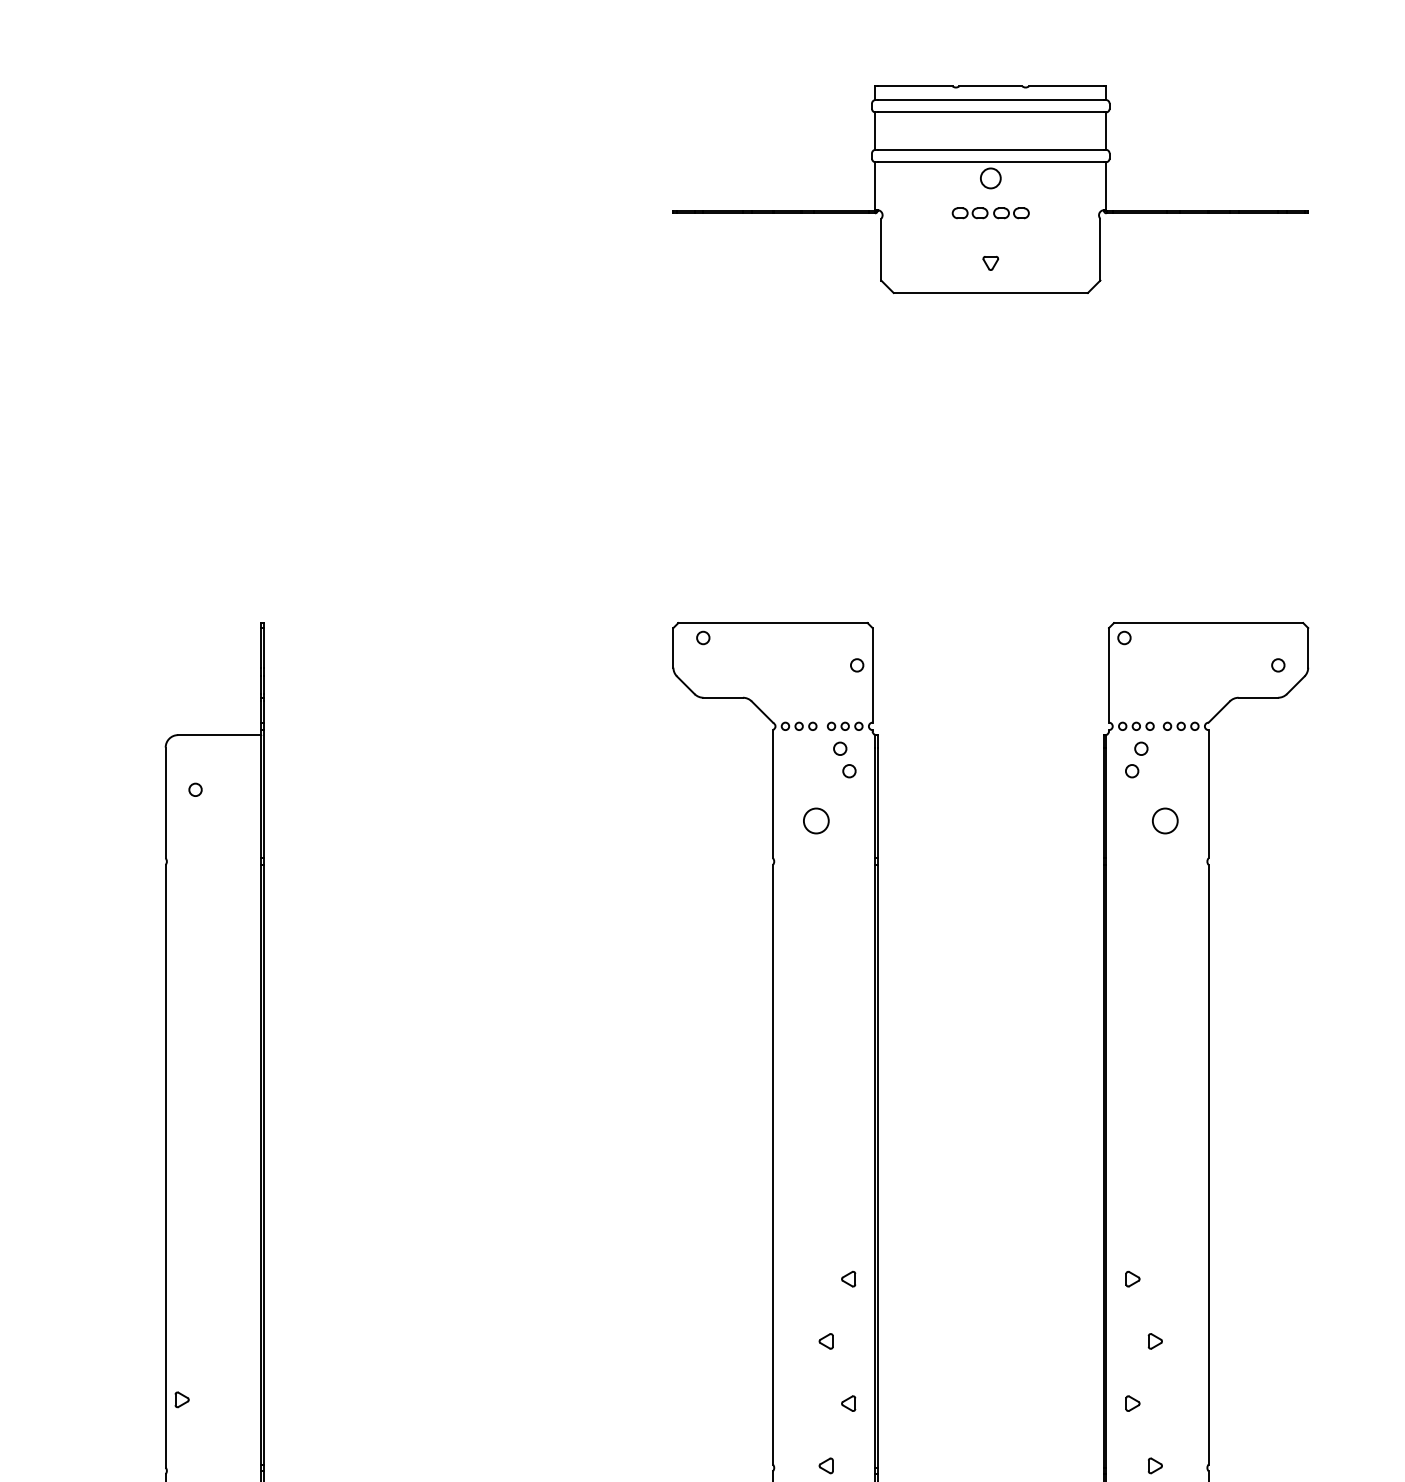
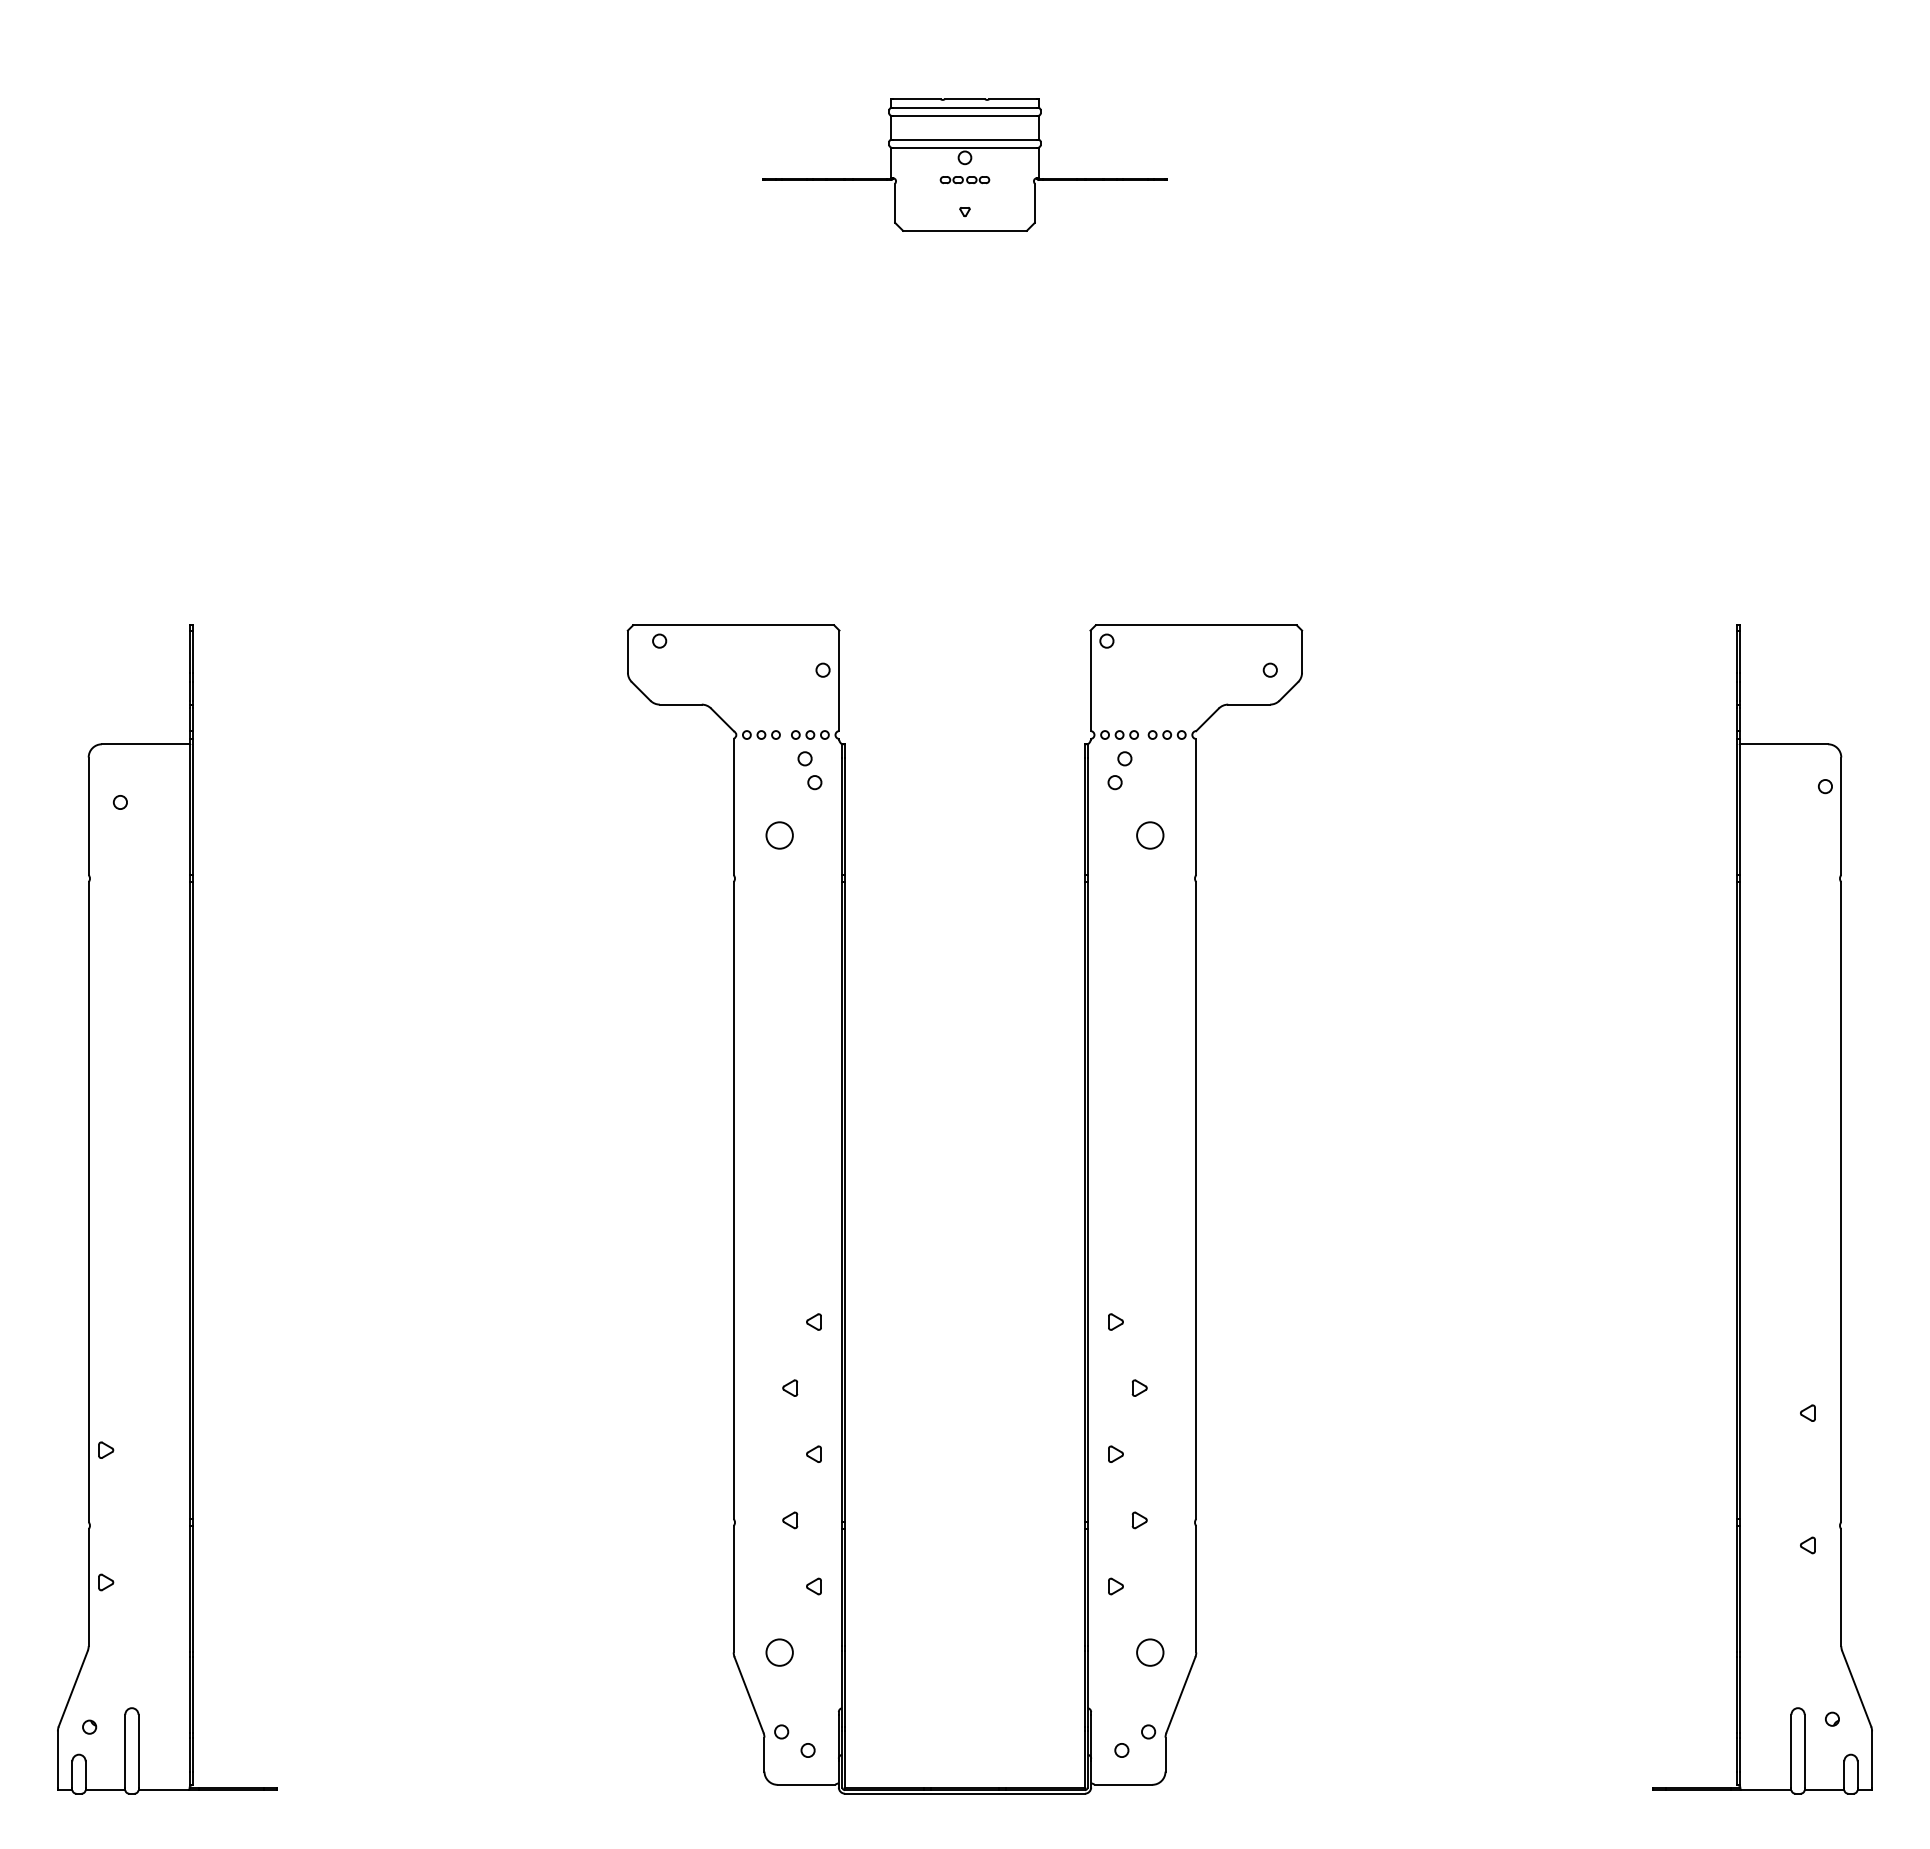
part: (990, 189) -> (964, 164), size x0.6

